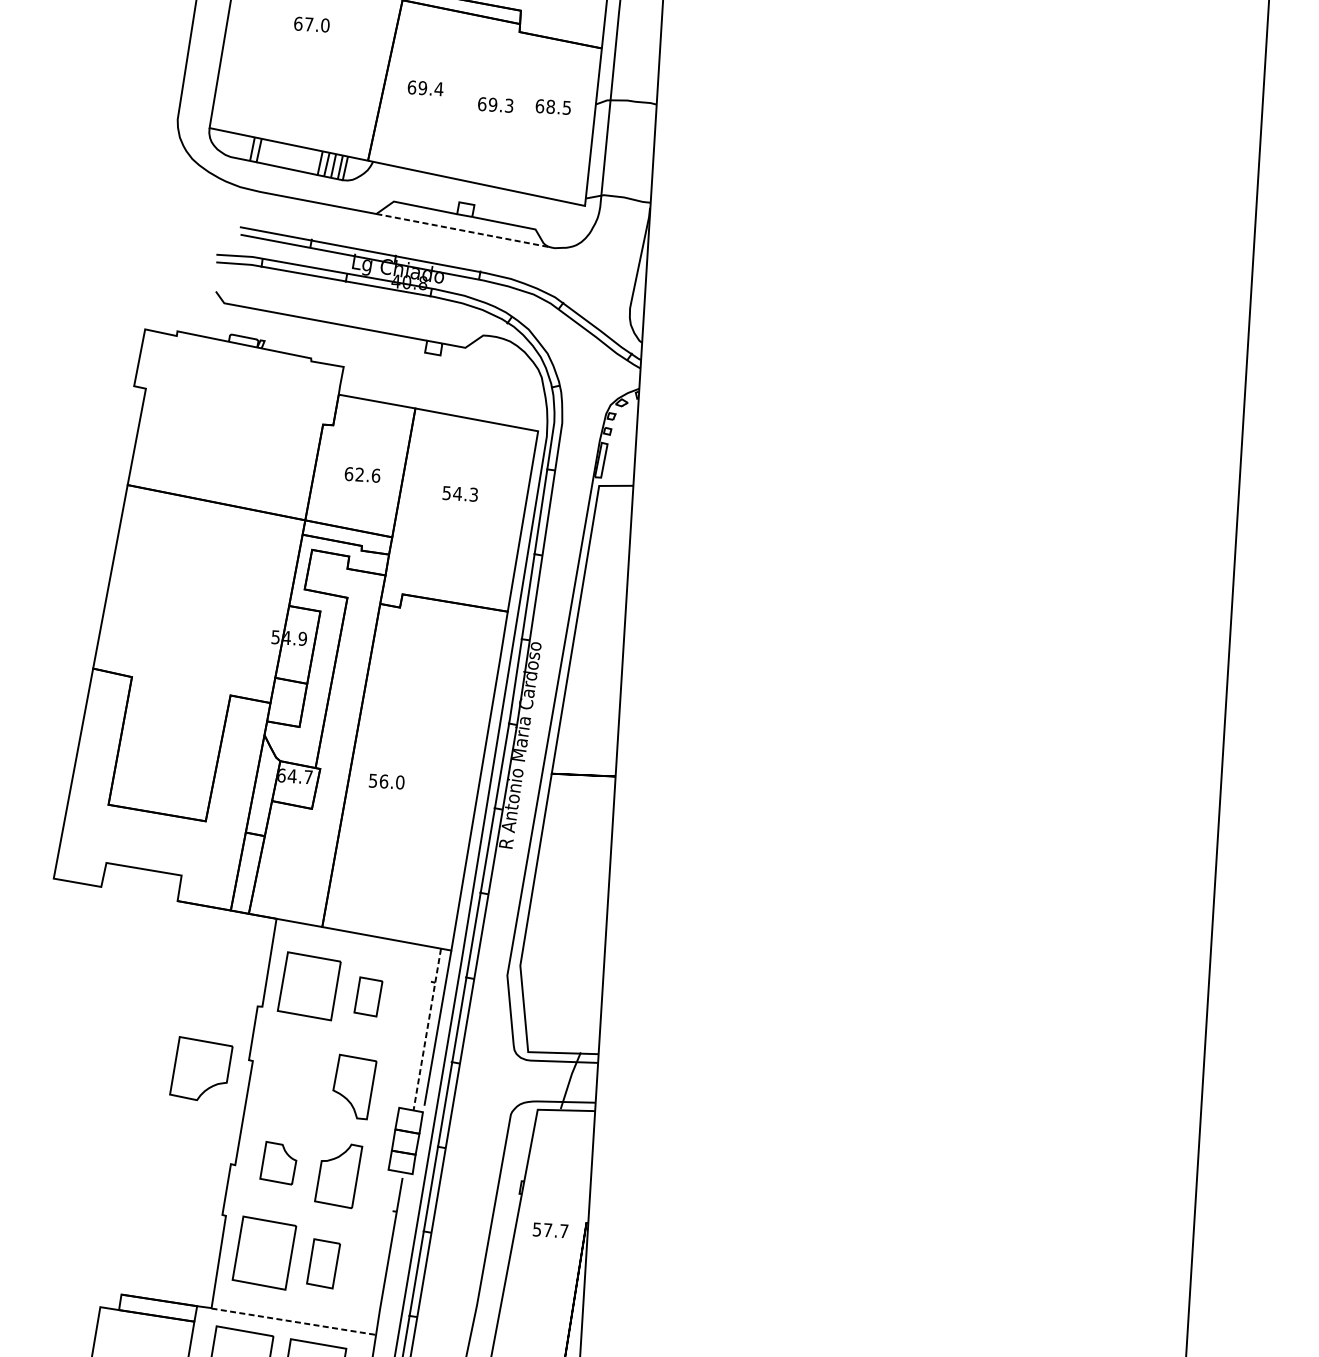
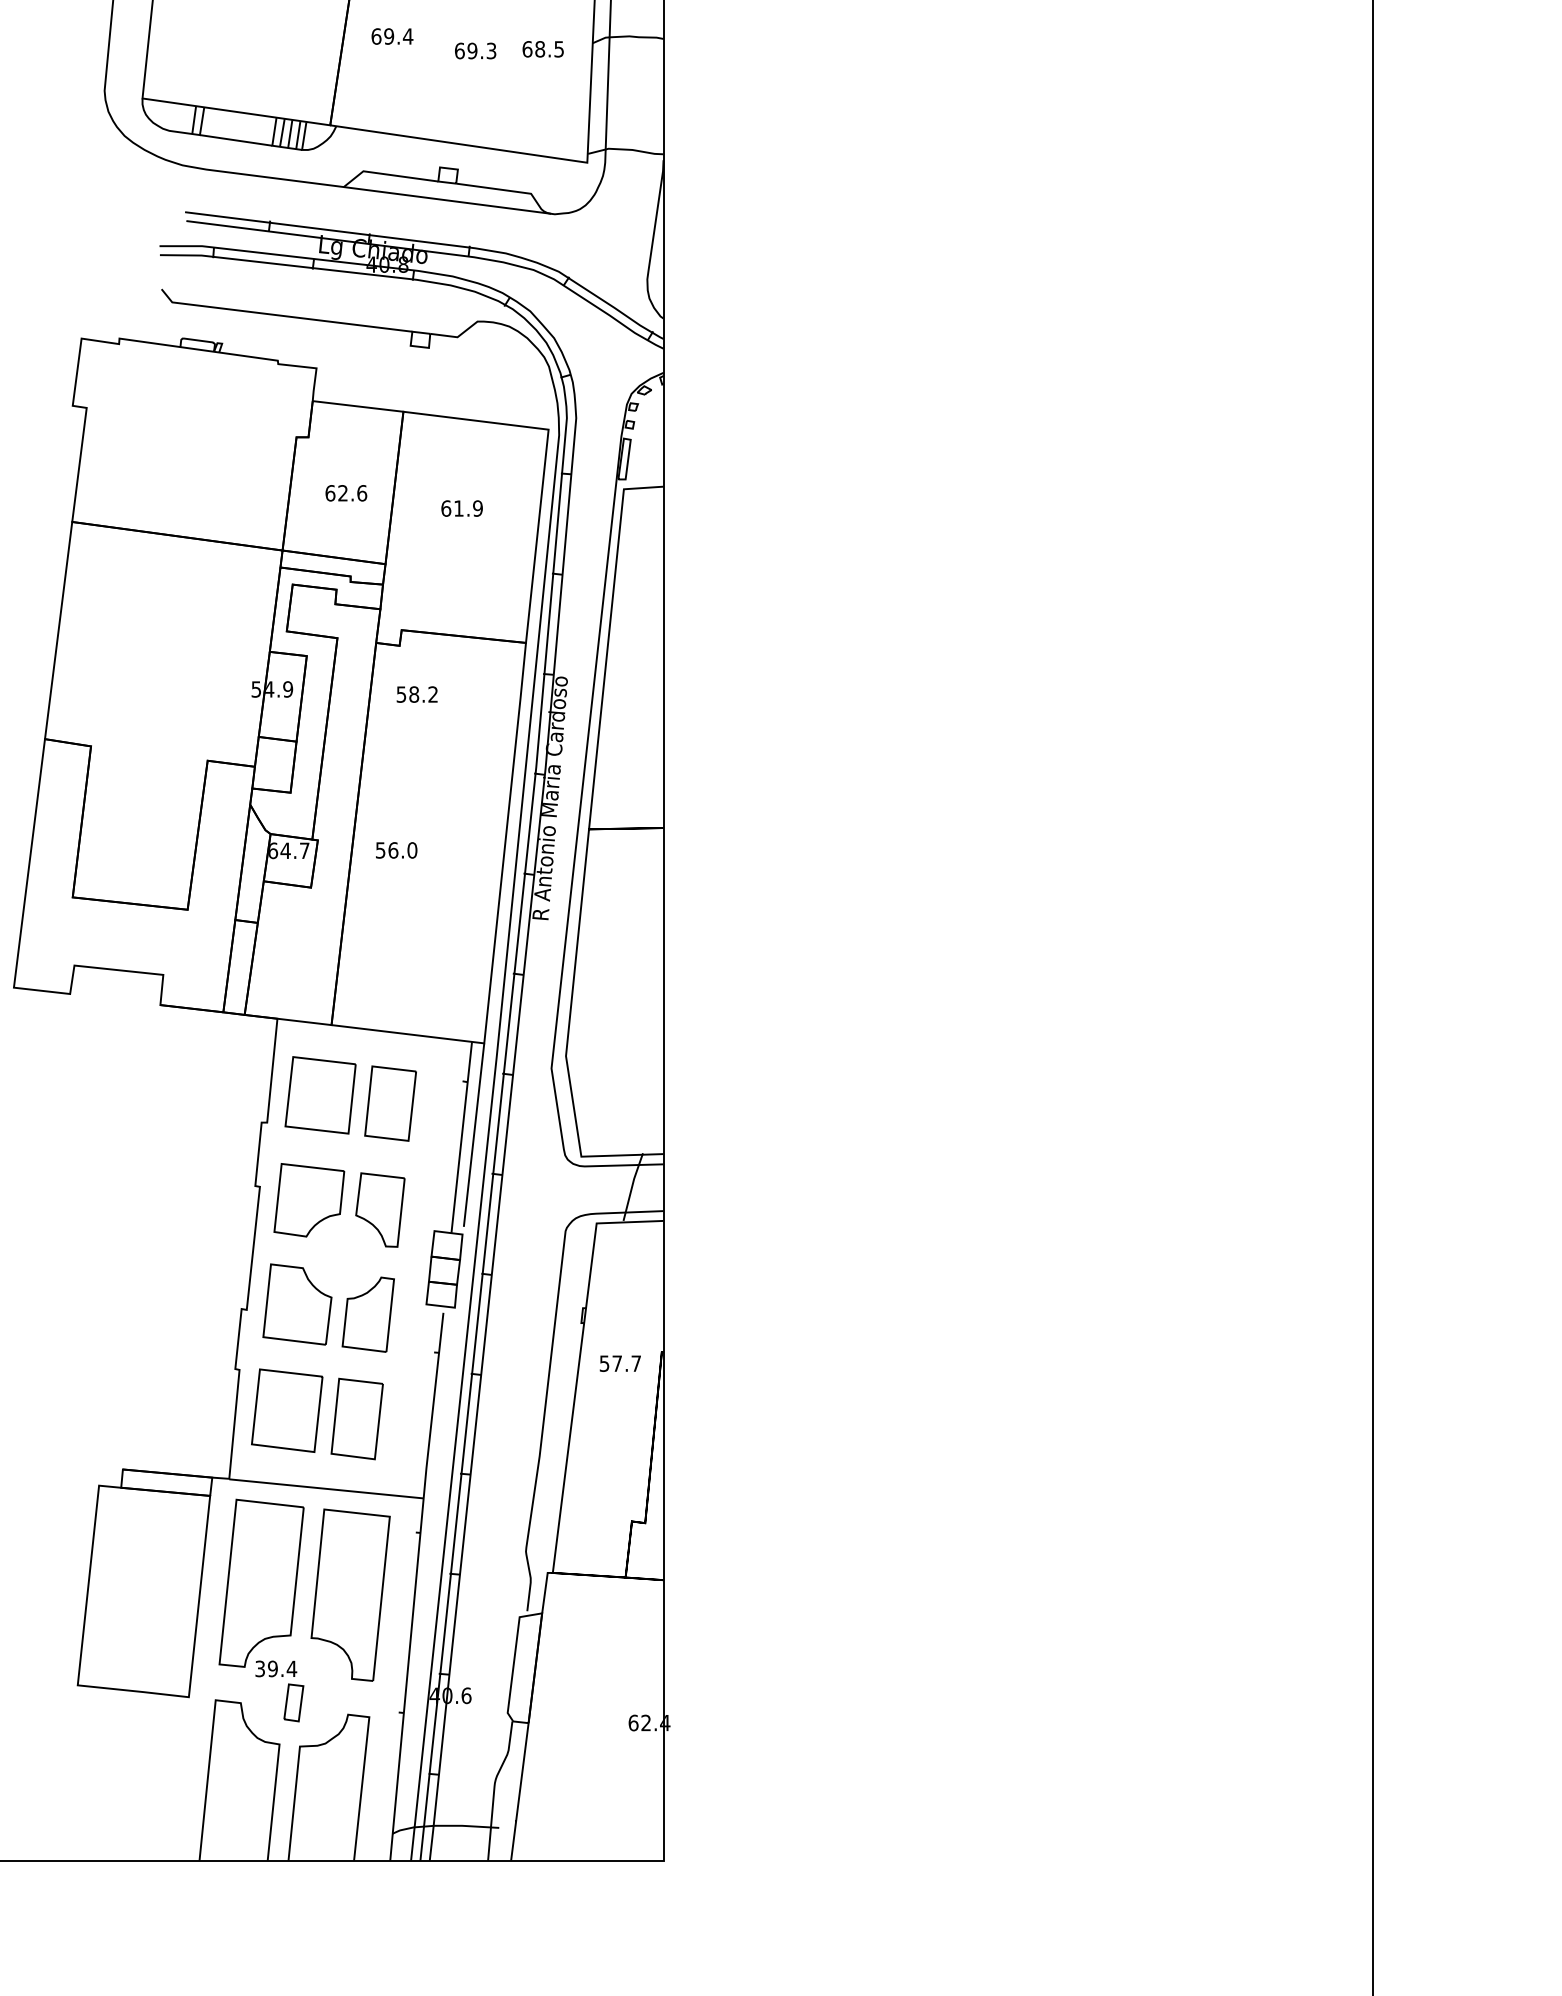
line: (463, 230) -> (447, 200), dashed -> solid
text: (459, 493) -> (461, 508), 54.3 -> 61.9
part: (411, 649) -> (416, 694), added
part: (368, 996) -> (390, 1103), size x1.67
line: (427, 1029) -> (461, 1137), dashed -> solid
part: (201, 1069) -> (309, 1200), moved
part: (278, 1163) -> (297, 1304), size x1.67
part: (323, 1263) -> (356, 1418), size x1.43
line: (293, 1321) -> (326, 1488), dashed -> solid

